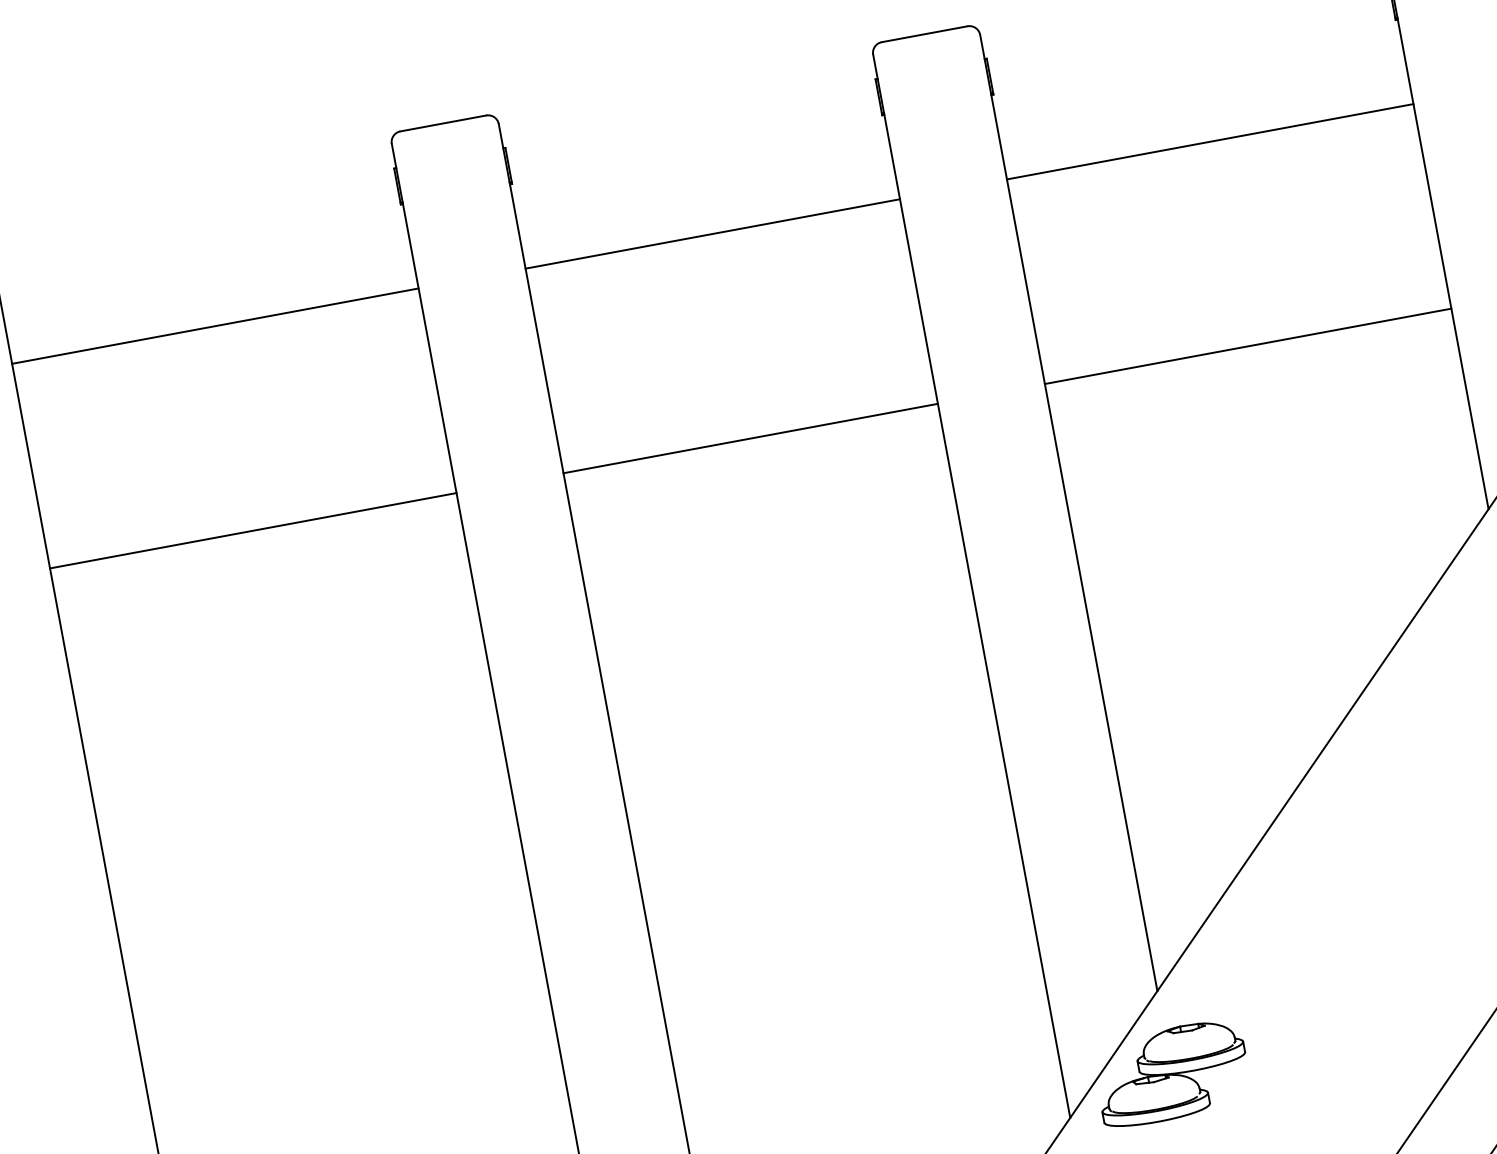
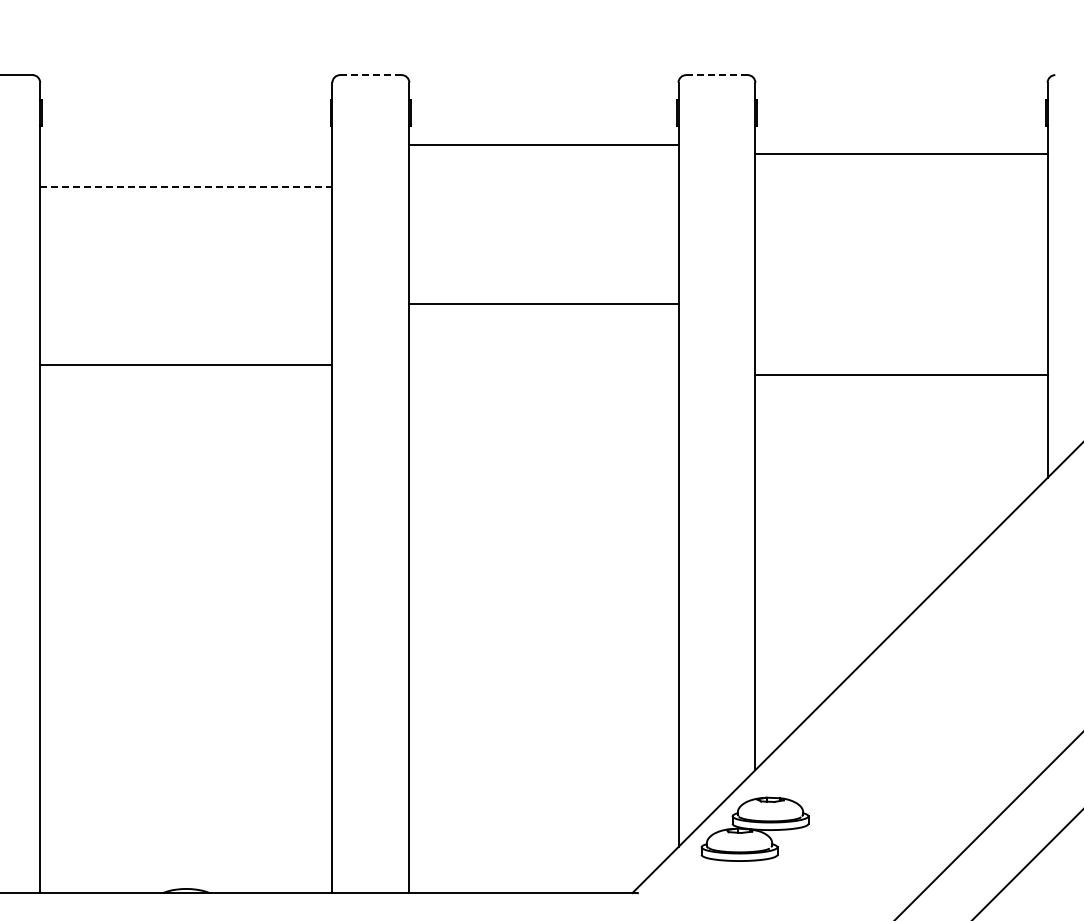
line: (924, 34) -> (716, 75), solid -> dashed
line: (442, 124) -> (370, 75), solid -> dashed
line: (1210, 141) -> (901, 153), moved
line: (712, 233) -> (543, 144), moved
line: (215, 325) -> (186, 186), solid -> dashed
line: (1248, 346) -> (901, 374), moved
line: (750, 438) -> (543, 303), moved
line: (253, 530) -> (186, 364), moved

